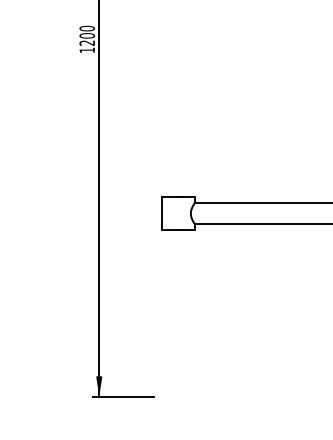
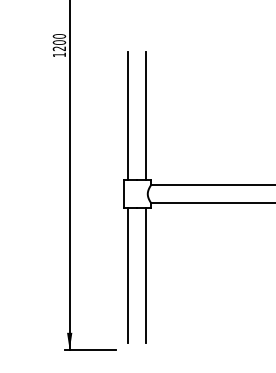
line: (168, 121) -> (128, 115), added
line: (188, 121) -> (145, 115), added
line: (168, 309) -> (128, 275), added
line: (188, 309) -> (145, 275), added

